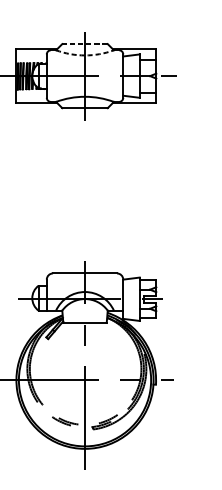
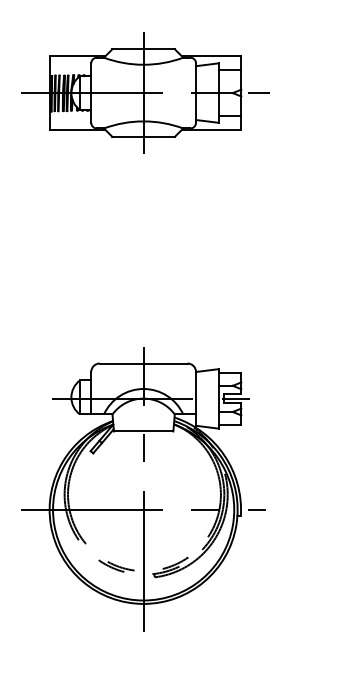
line: (85, 44) -> (144, 49), dashed -> solid
arc: (84, 55) -> (143, 64), dashed -> solid

